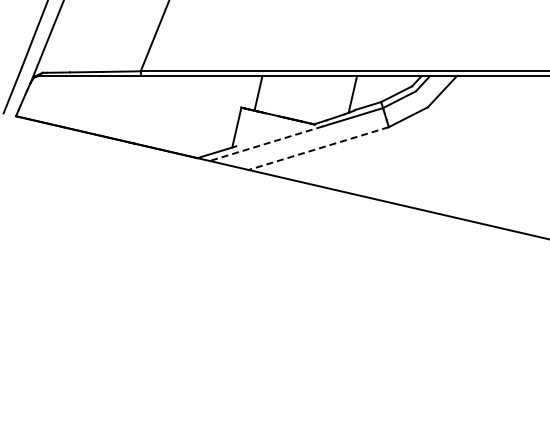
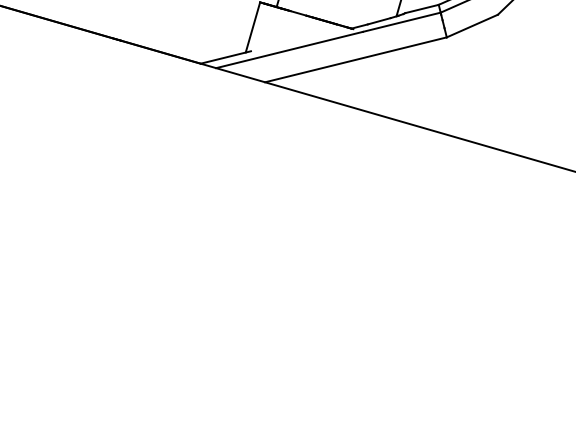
line: (265, 143) -> (288, 49), dashed -> solid
line: (318, 148) -> (355, 59), dashed -> solid

